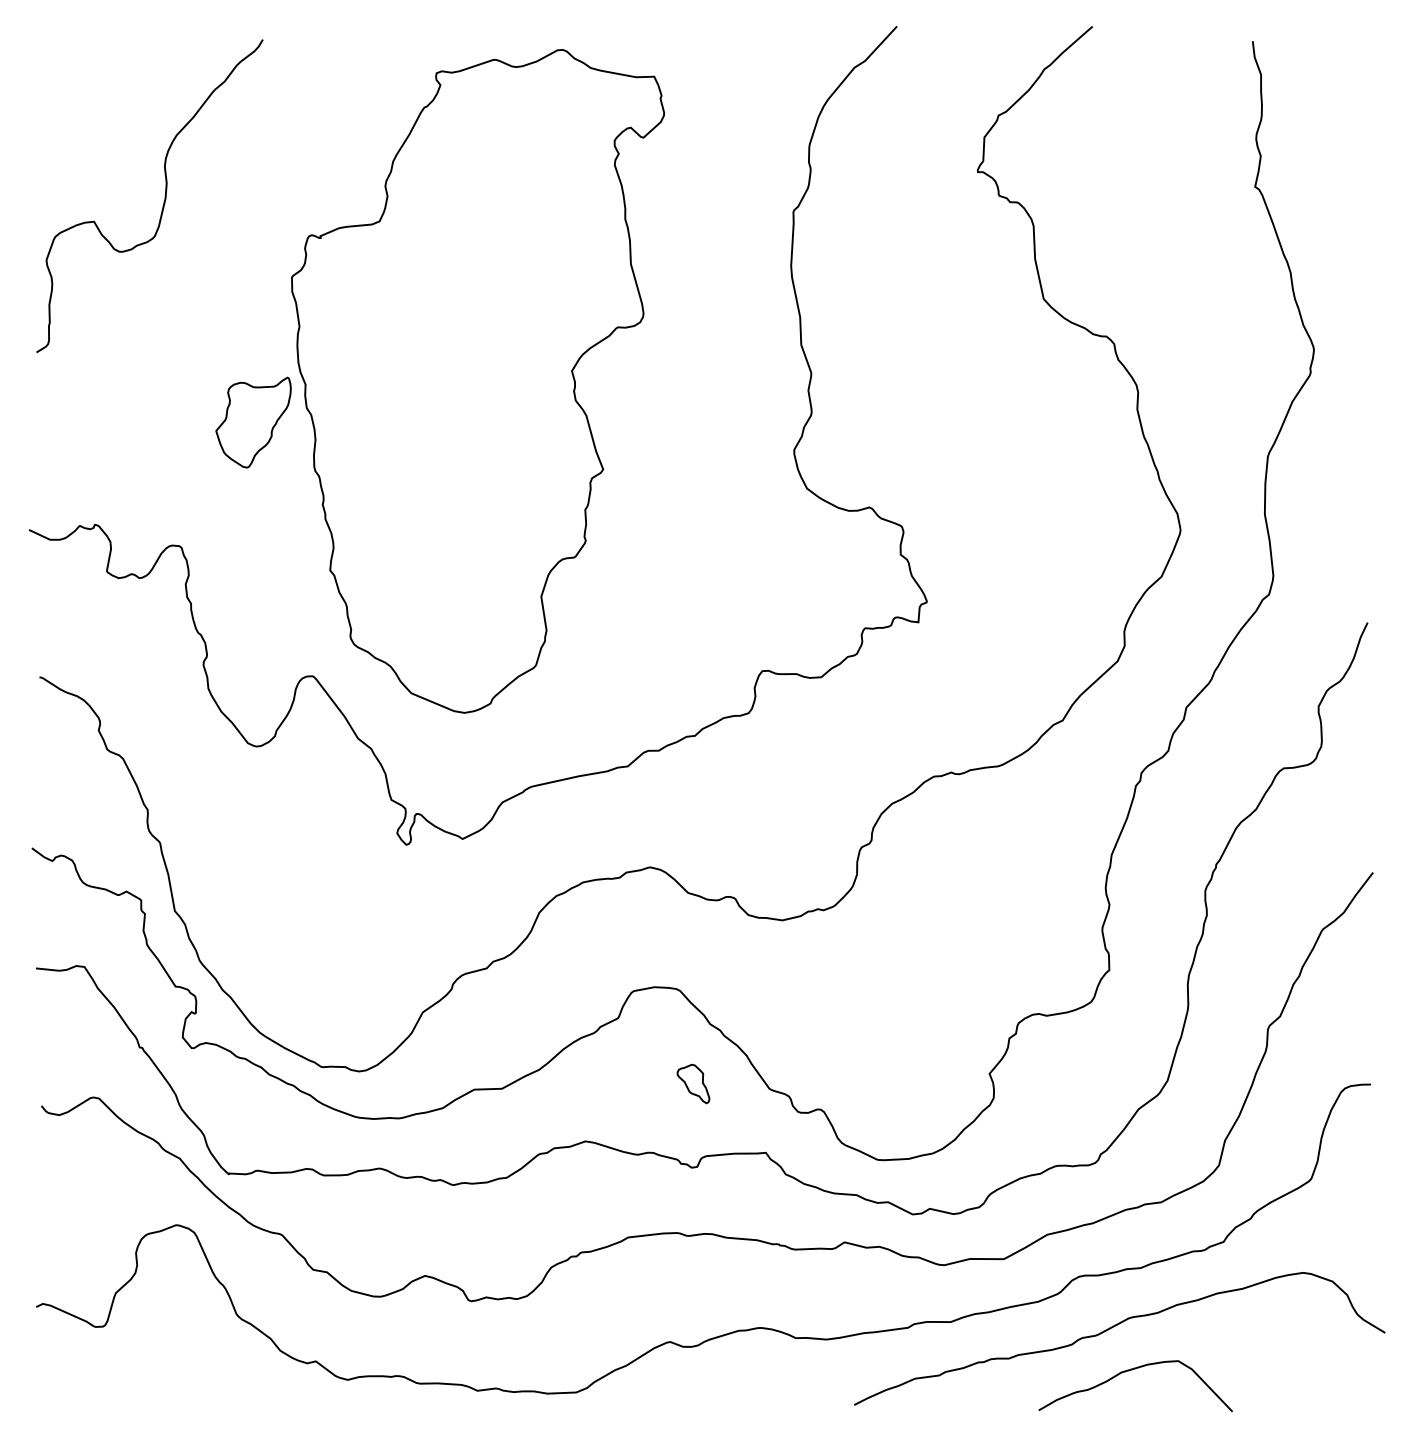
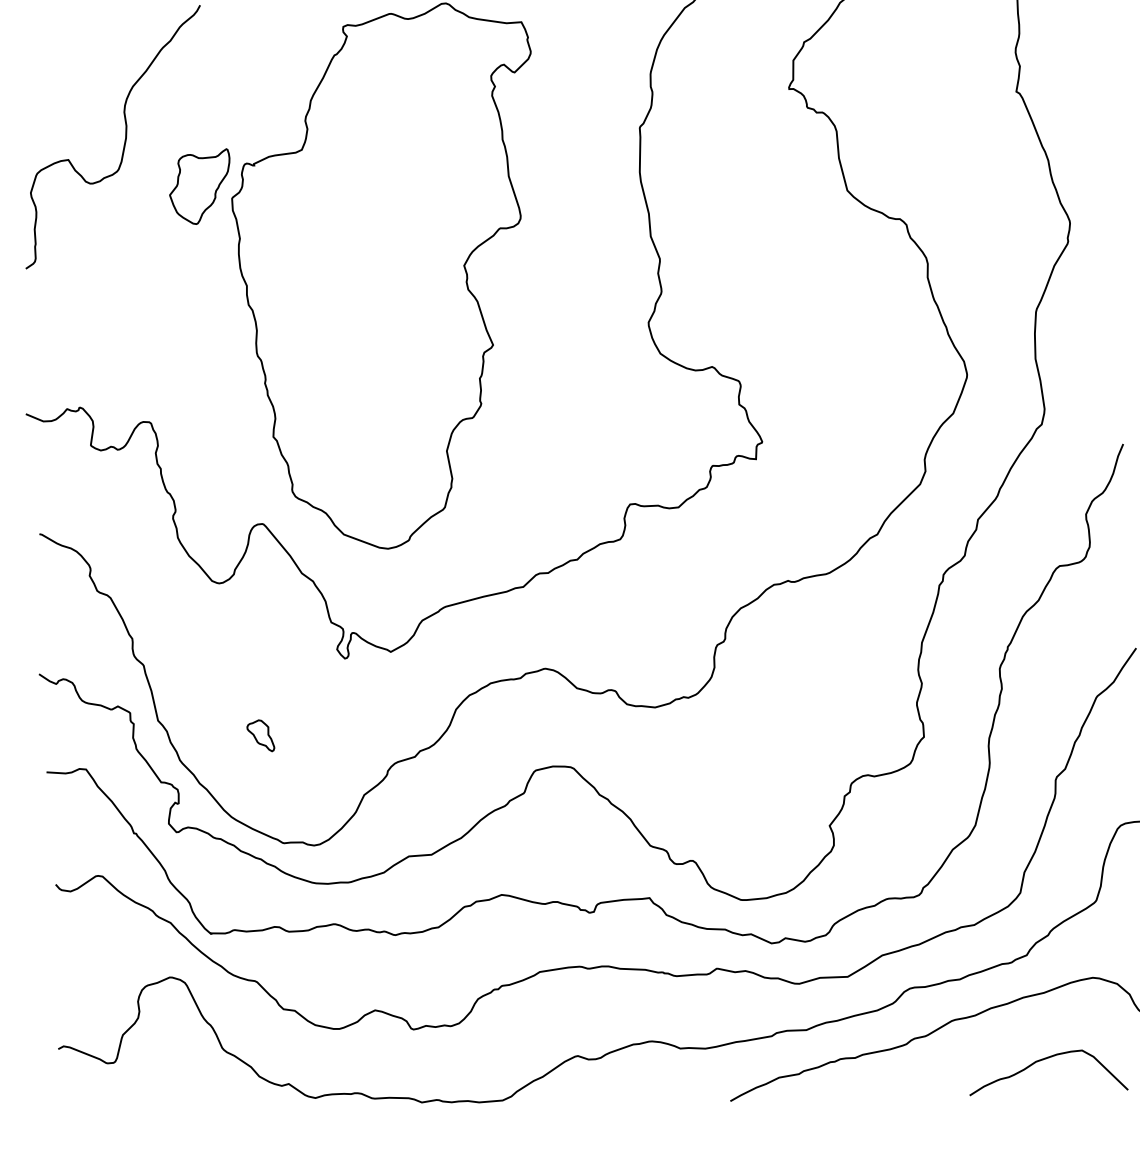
part: (253, 422) -> (200, 186), moved
part: (693, 1083) -> (260, 735), moved
curve: (1132, 1370) -> (1044, 1059), moved

